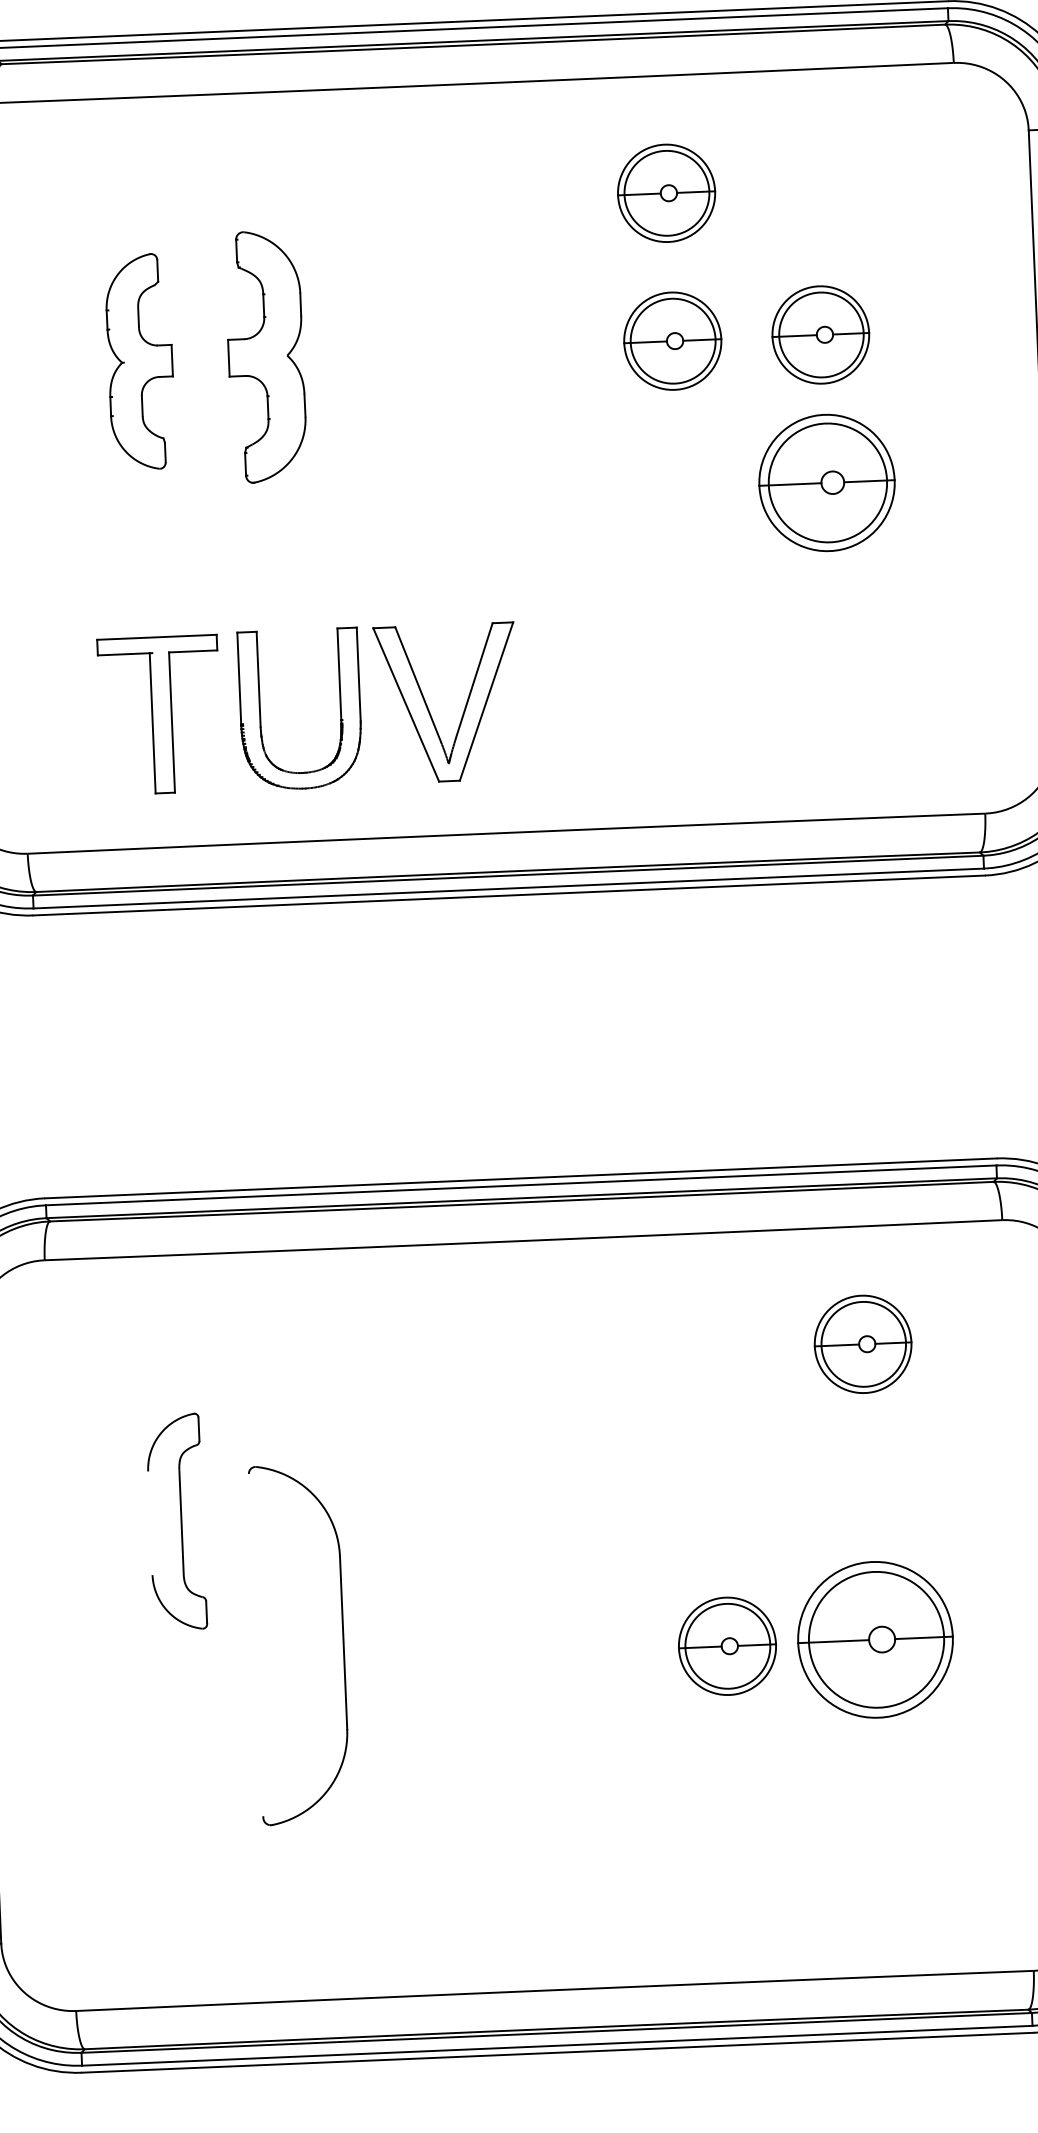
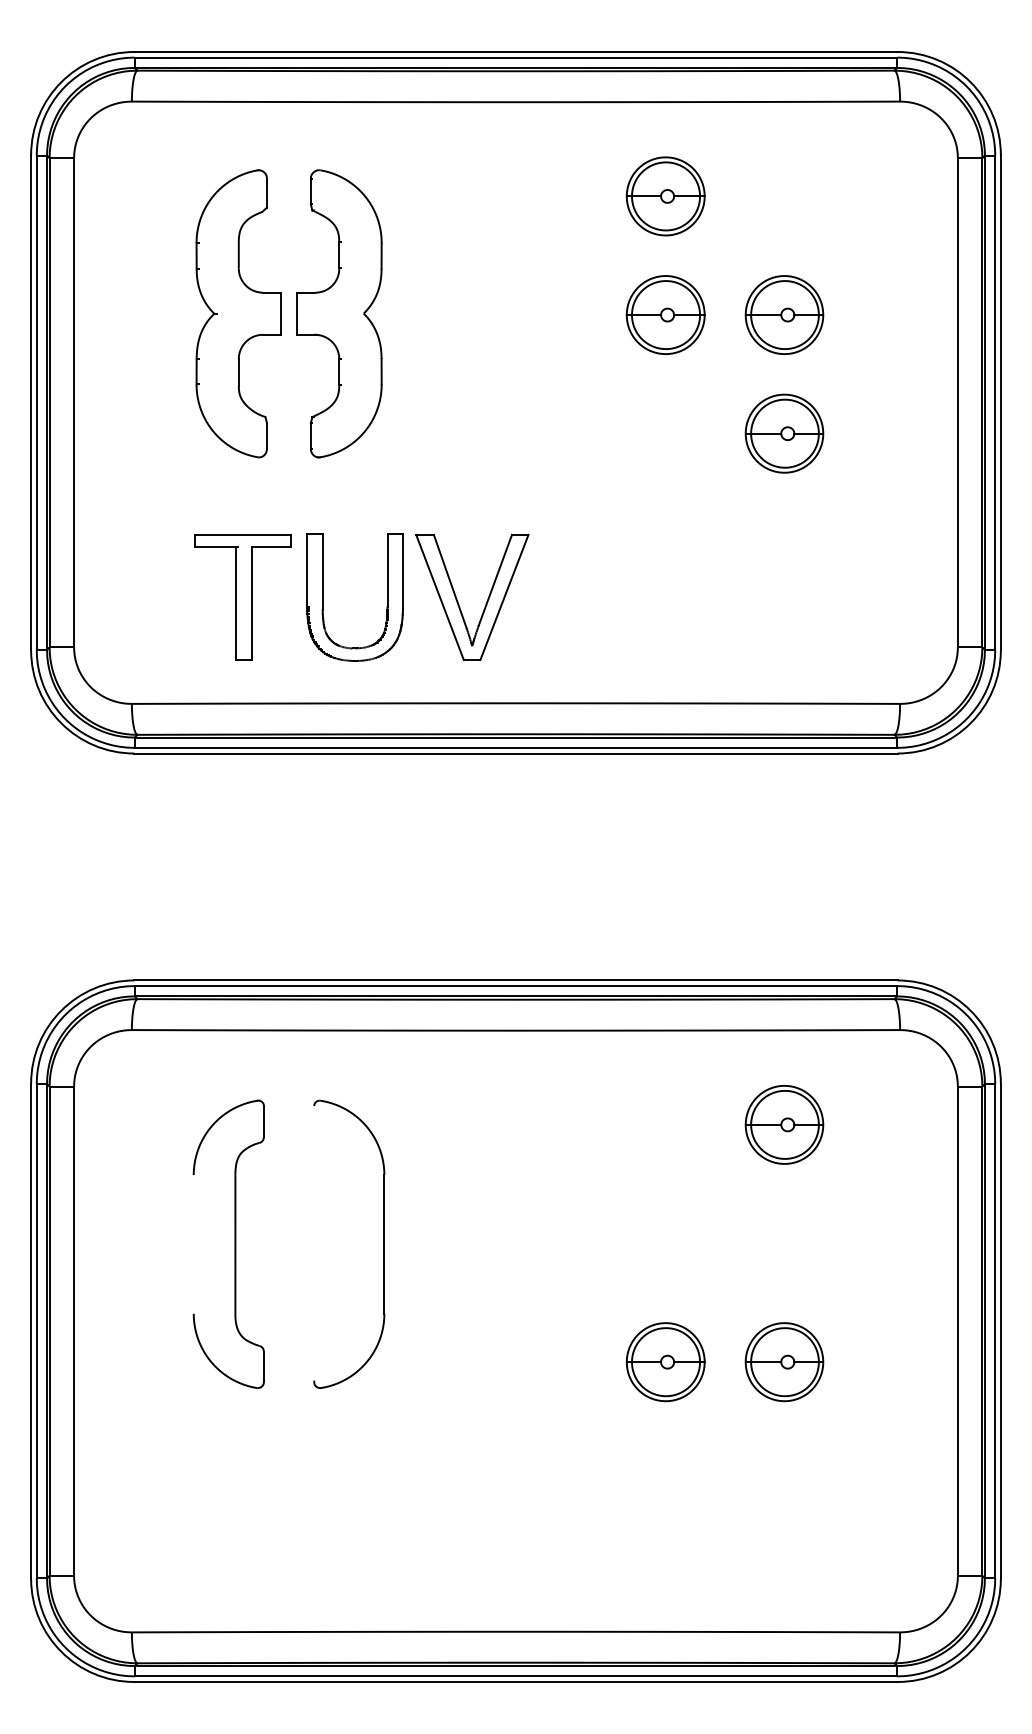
part: (266, 356) -> (339, 313), size x1.43
part: (140, 361) -> (238, 313), size x1.67
part: (827, 482) -> (784, 433), size x0.71
part: (176, 1521) -> (228, 1243), size x1.67
part: (875, 1640) -> (784, 1362), size x0.62
part: (342, 1641) -> (383, 1243), moved

